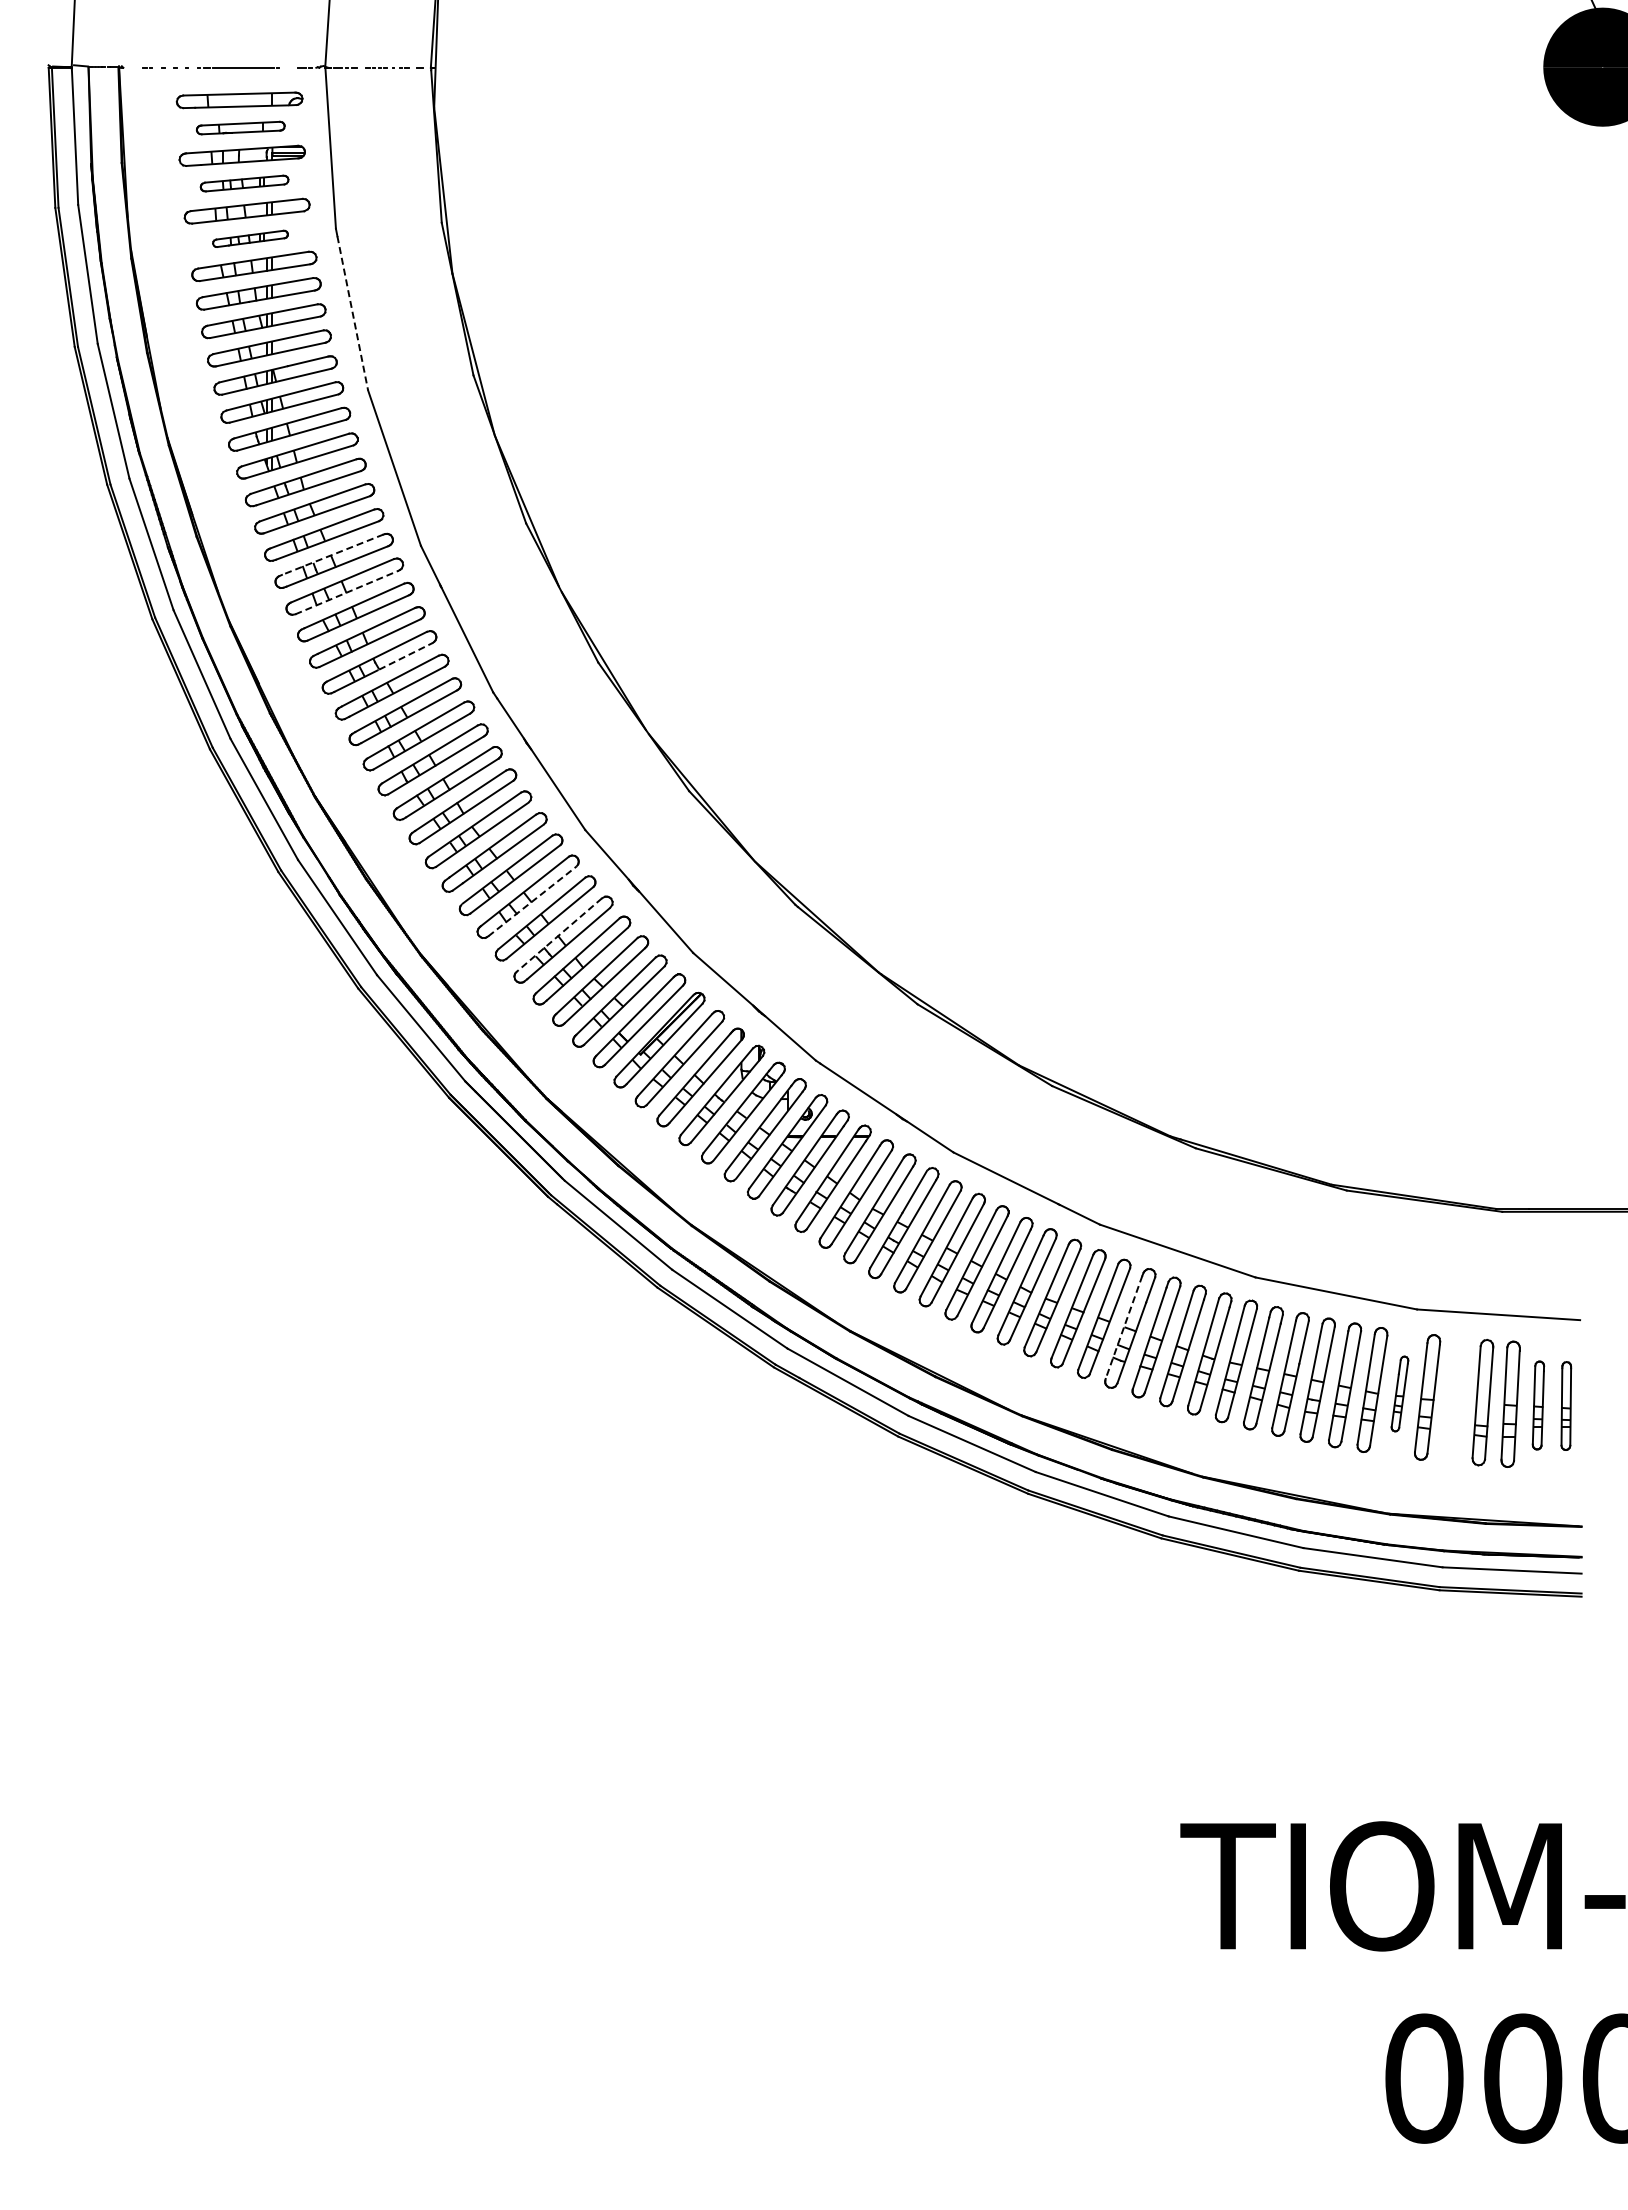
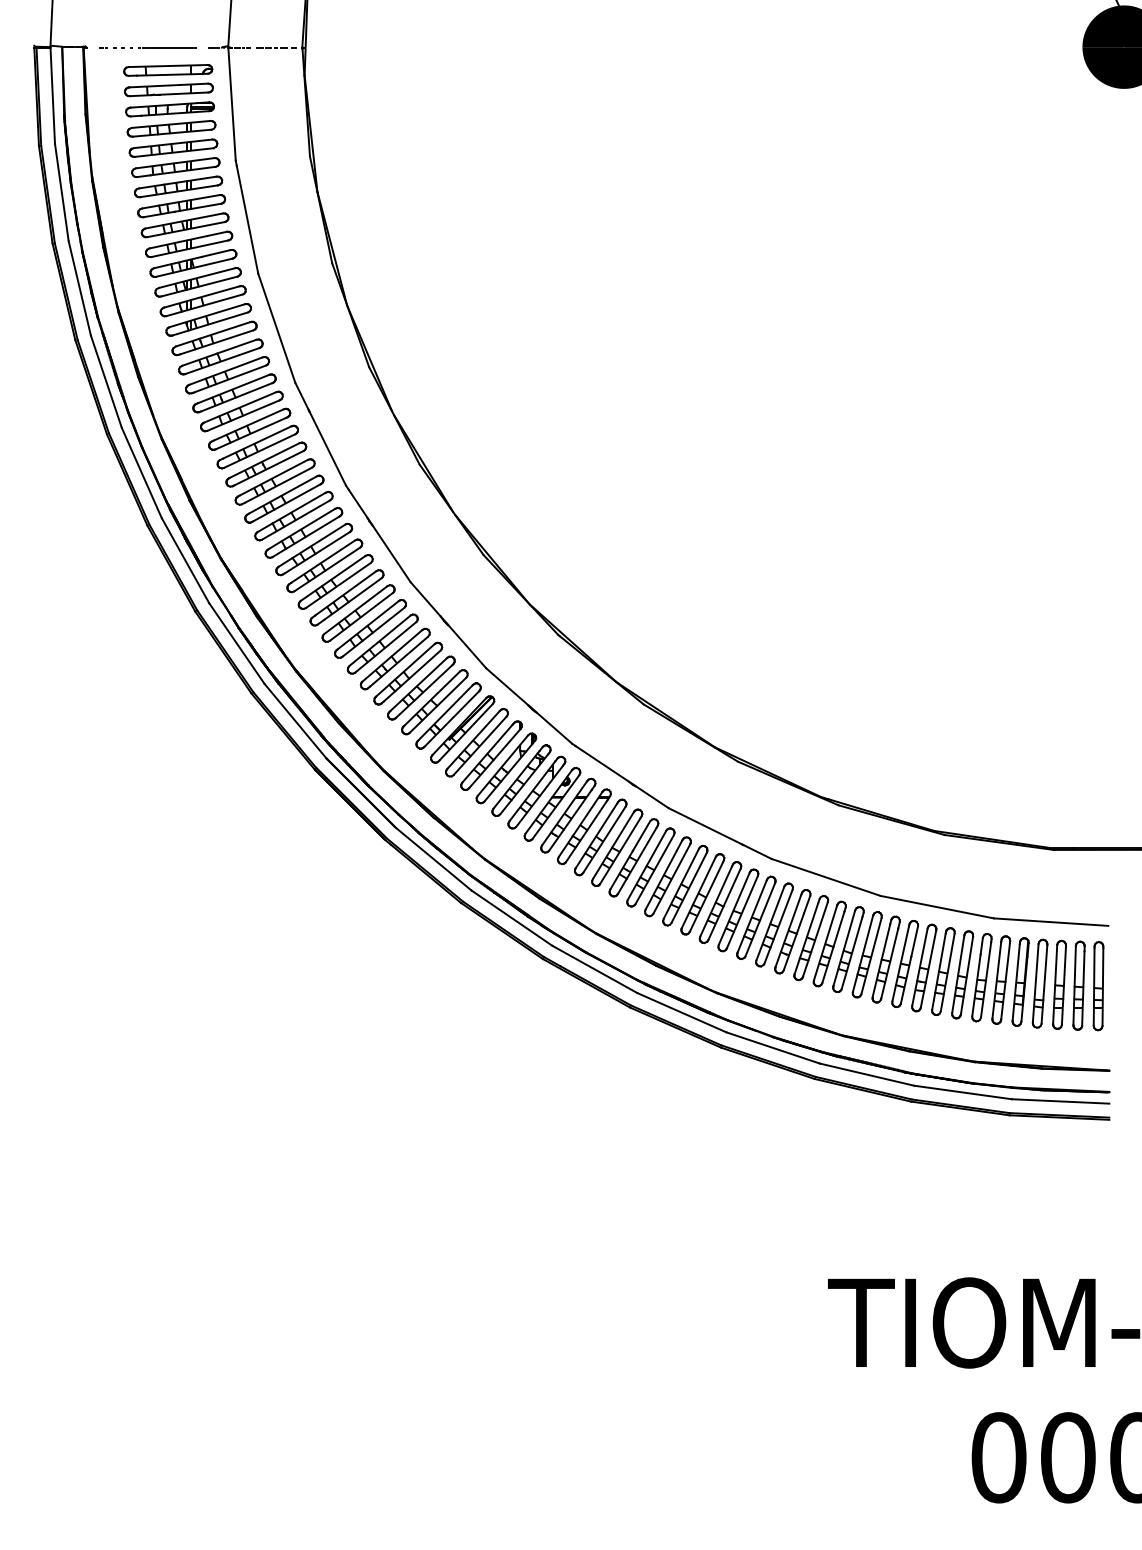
part: (240, 127) -> (168, 89), size x1.43
part: (244, 183) -> (171, 128), size x1.43
part: (250, 238) -> (175, 167), size x1.67
line: (352, 313) -> (247, 219), dashed -> solid
line: (332, 554) -> (233, 388), dashed -> solid
line: (347, 592) -> (243, 415), dashed -> solid
line: (406, 656) -> (285, 460), dashed -> solid
line: (532, 901) -> (373, 632), dashed -> solid
line: (559, 935) -> (392, 656), dashed -> solid
line: (1124, 1327) -> (788, 931), dashed -> solid
part: (1399, 1393) -> (981, 977), size x1.67
part: (1454, 1399) -> (1020, 981), added
part: (1538, 1405) -> (1079, 985), size x1.43
part: (1566, 1405) -> (1098, 985), size x1.43

